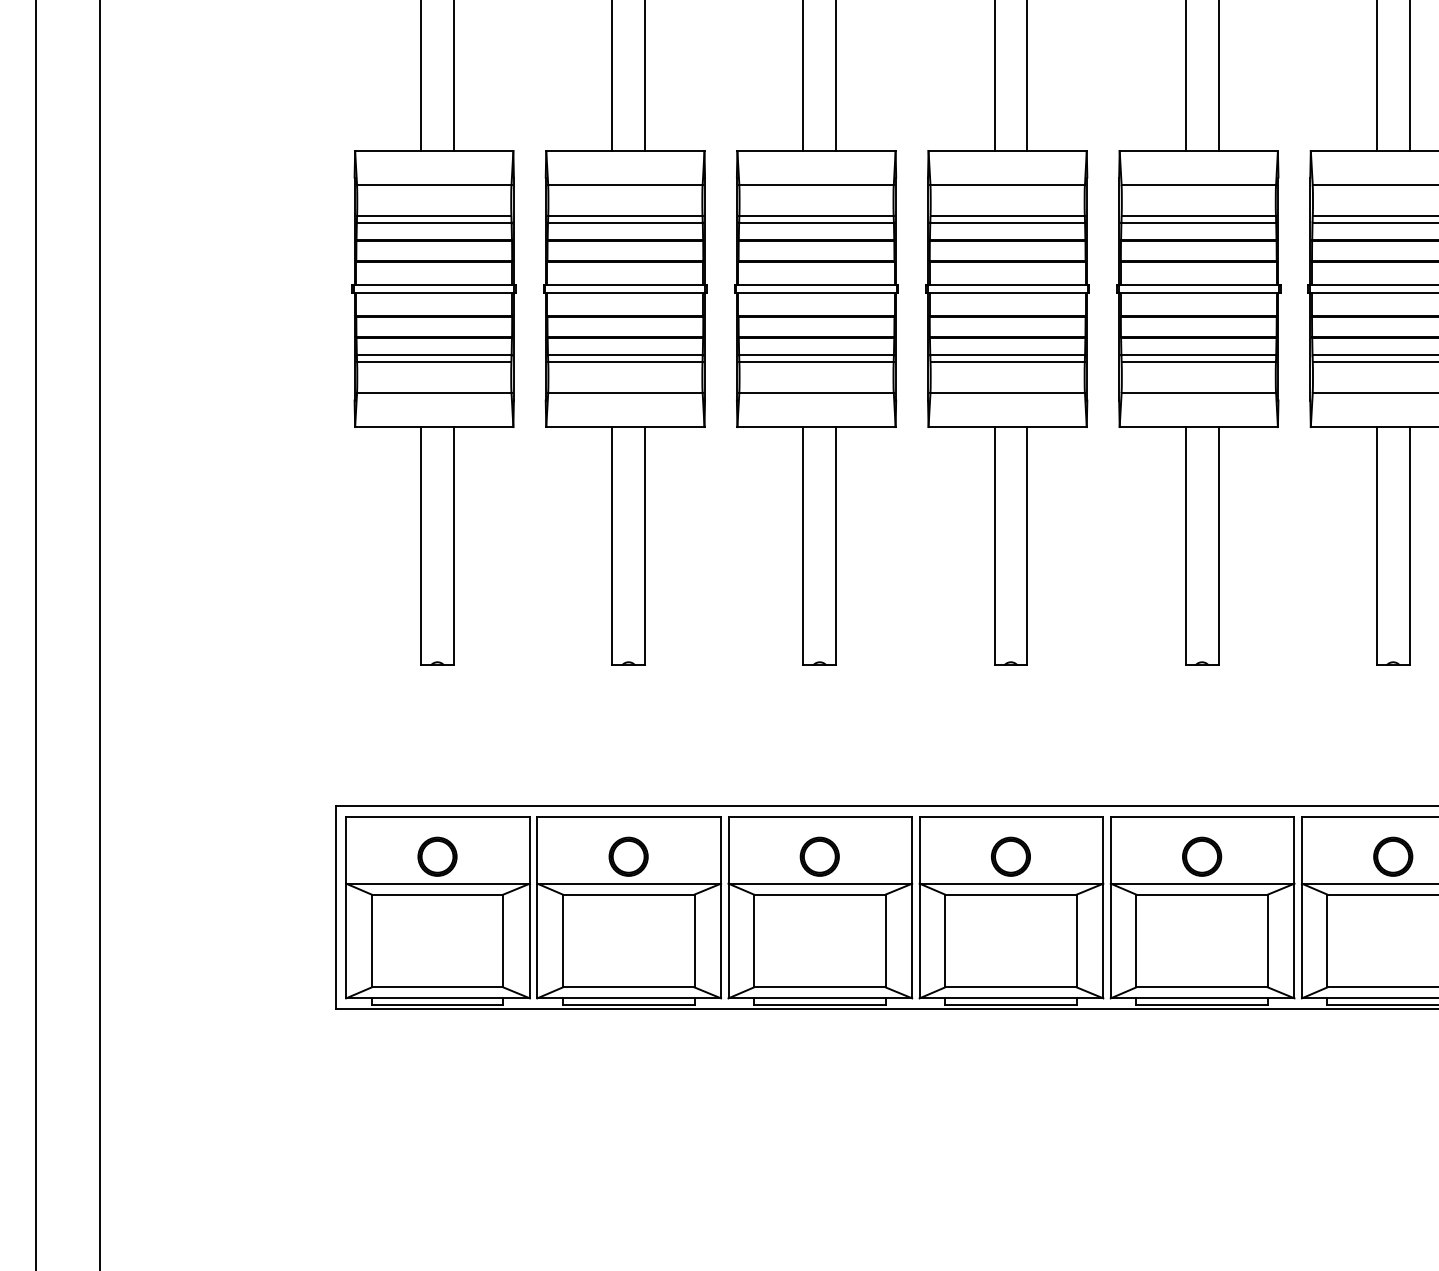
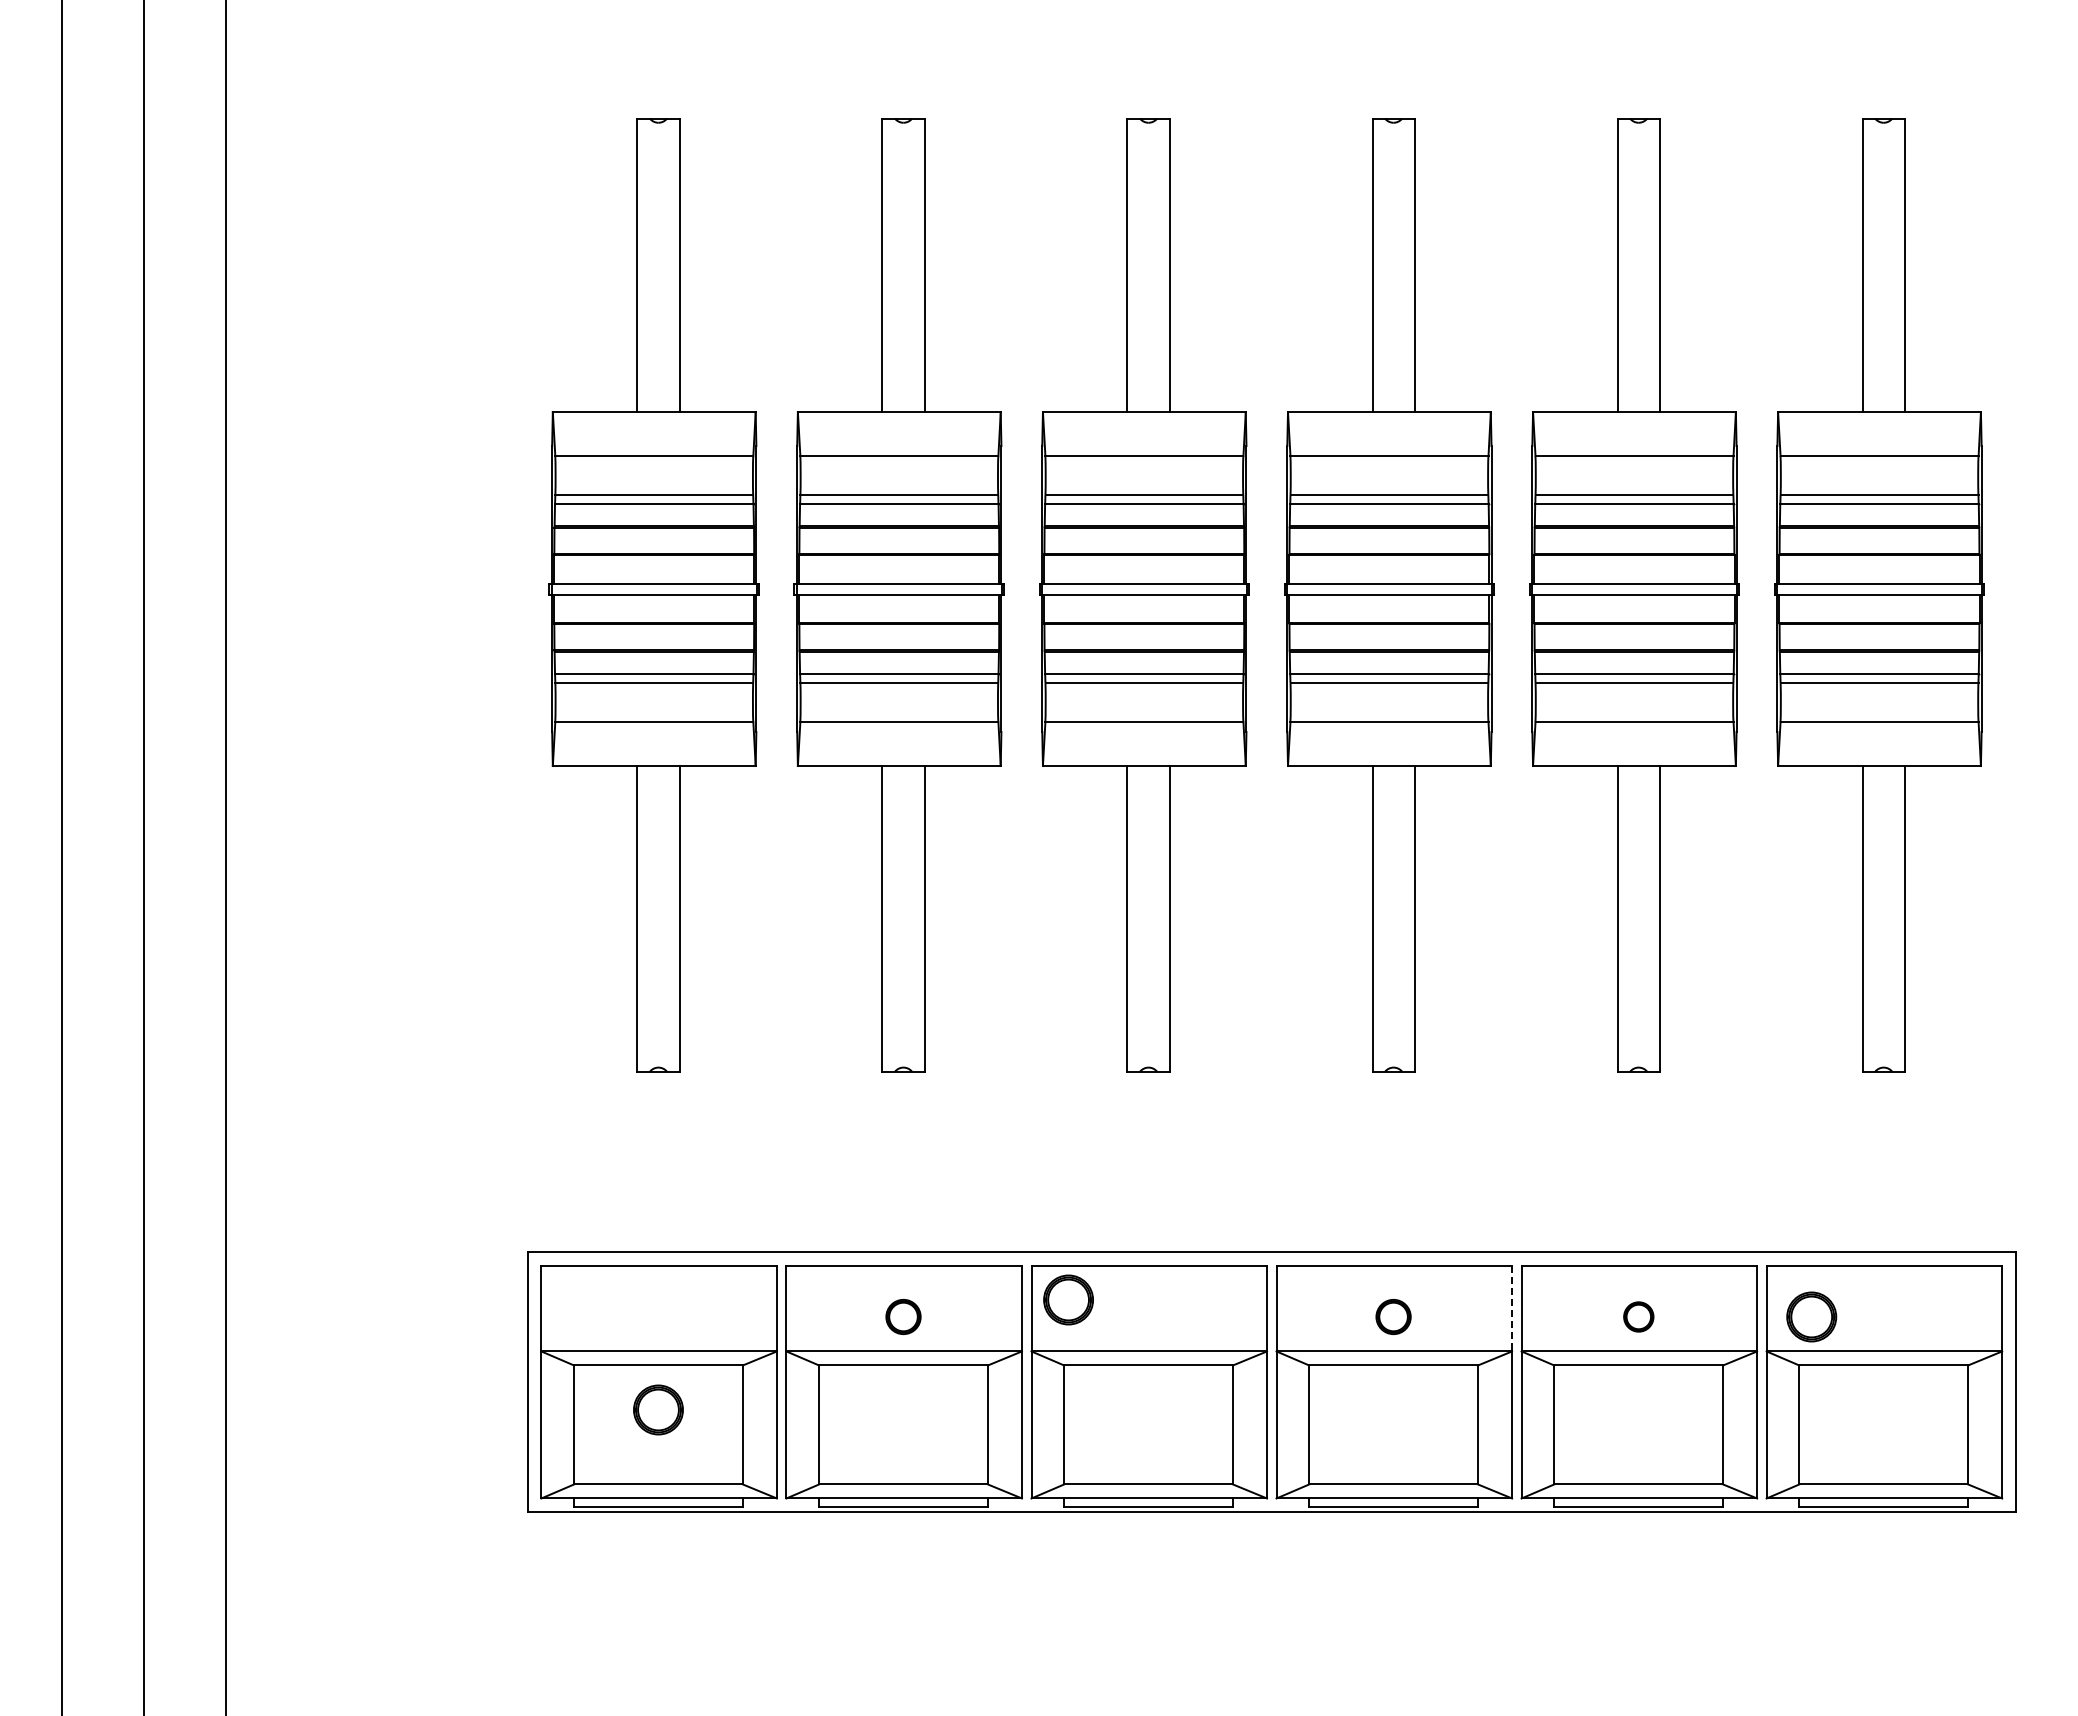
line: (1103, 850) -> (1512, 1308), solid -> dashed
part: (437, 856) -> (658, 1409), moved
part: (628, 856) -> (903, 1316), size x0.7
part: (819, 856) -> (1068, 1299), moved
part: (1010, 856) -> (1393, 1316), size x0.7
part: (1201, 856) -> (1638, 1316), size x0.6
part: (1393, 856) -> (1811, 1316), moved

